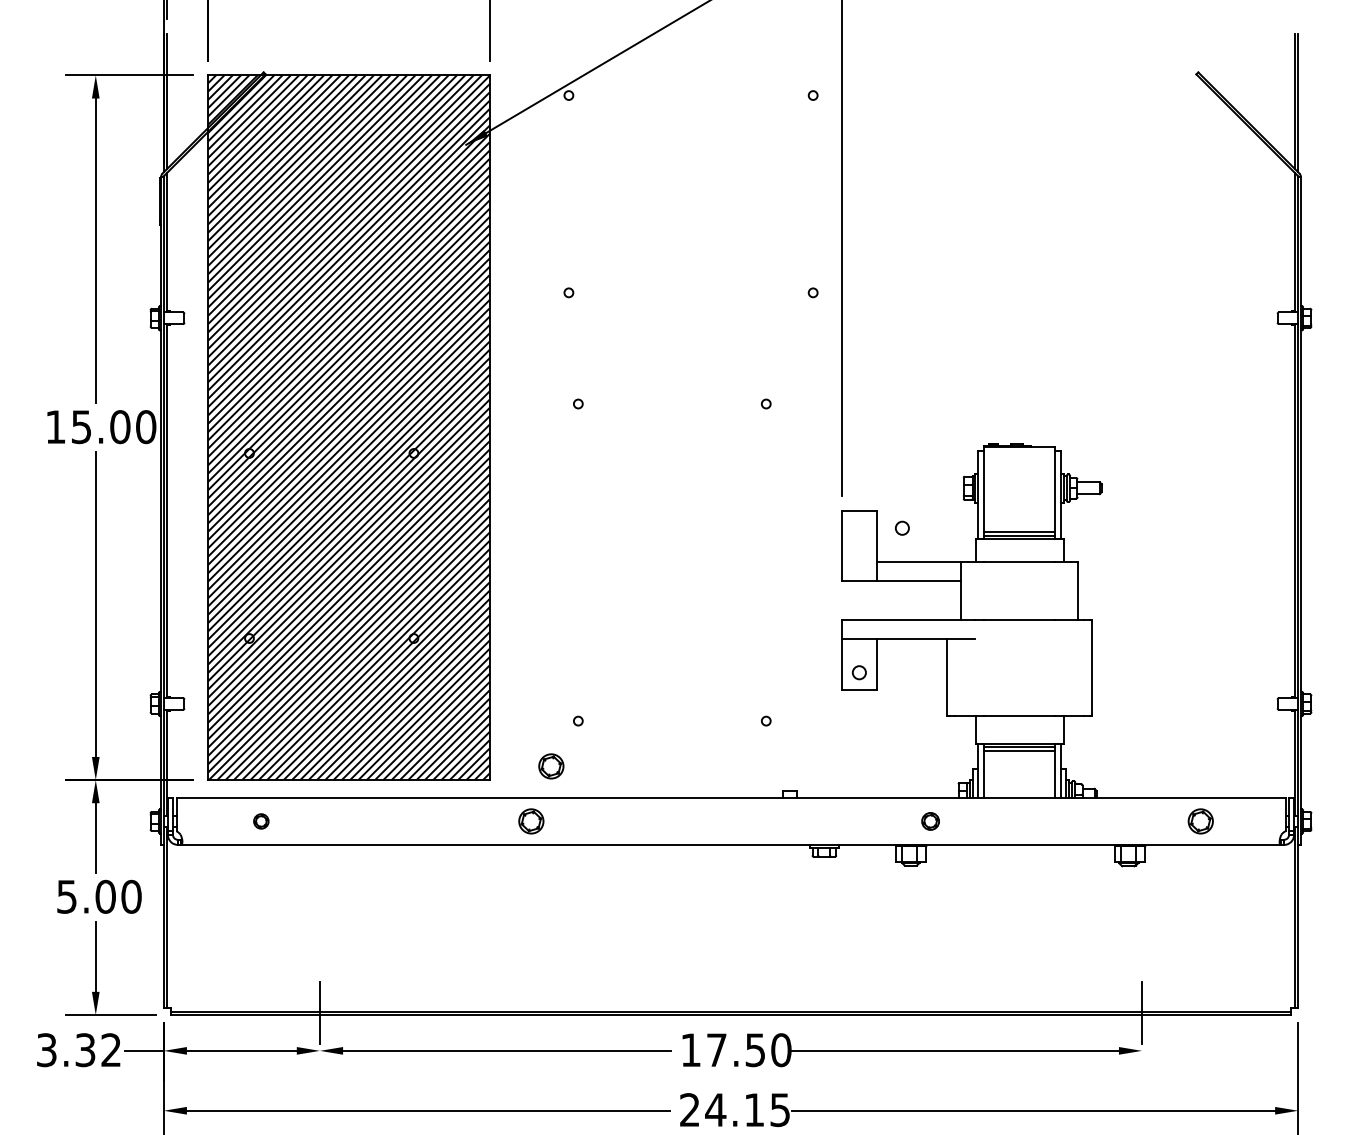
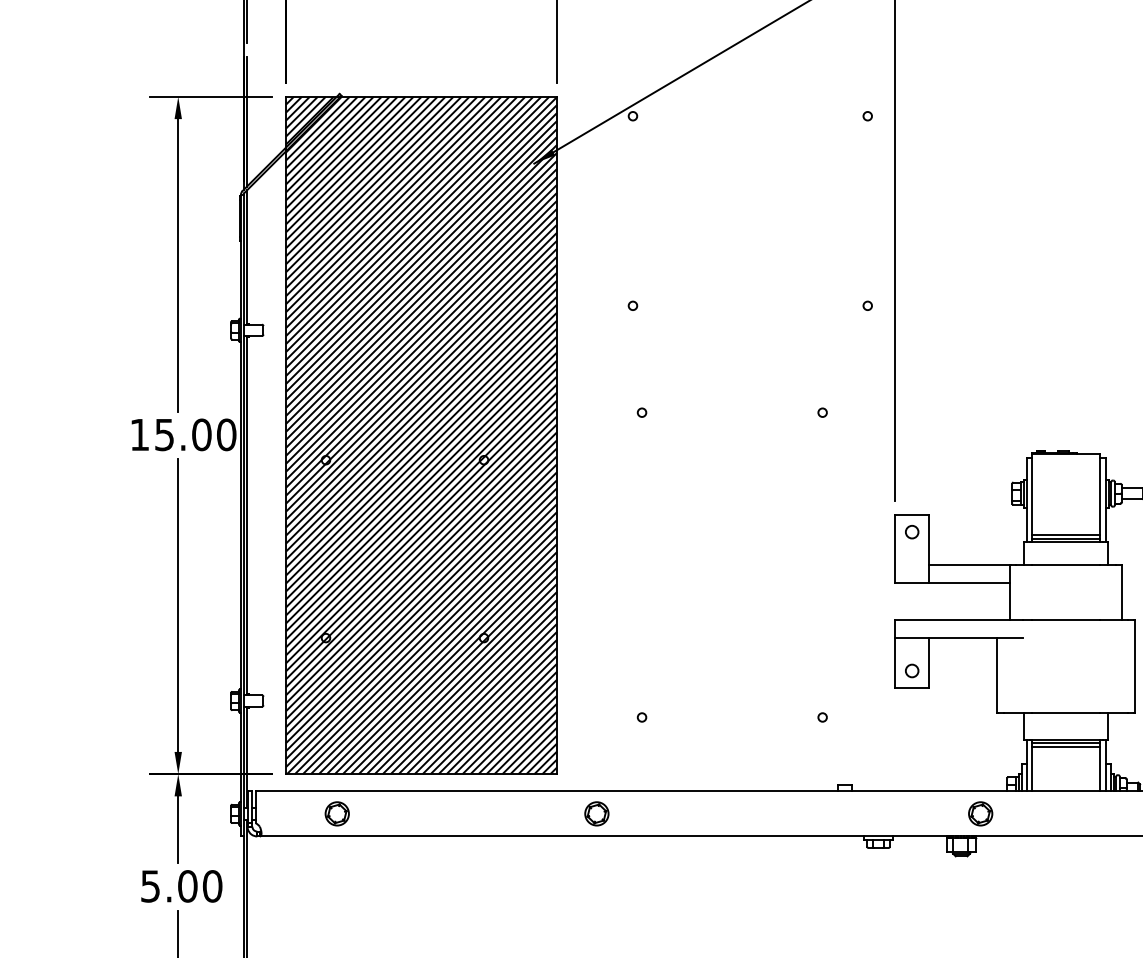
circle: (901, 527) -> (911, 531), moved
part: (551, 766) -> (616, 761), removed
part: (261, 821) -> (337, 813), size x1.67
part: (930, 821) -> (980, 813), size x1.43

